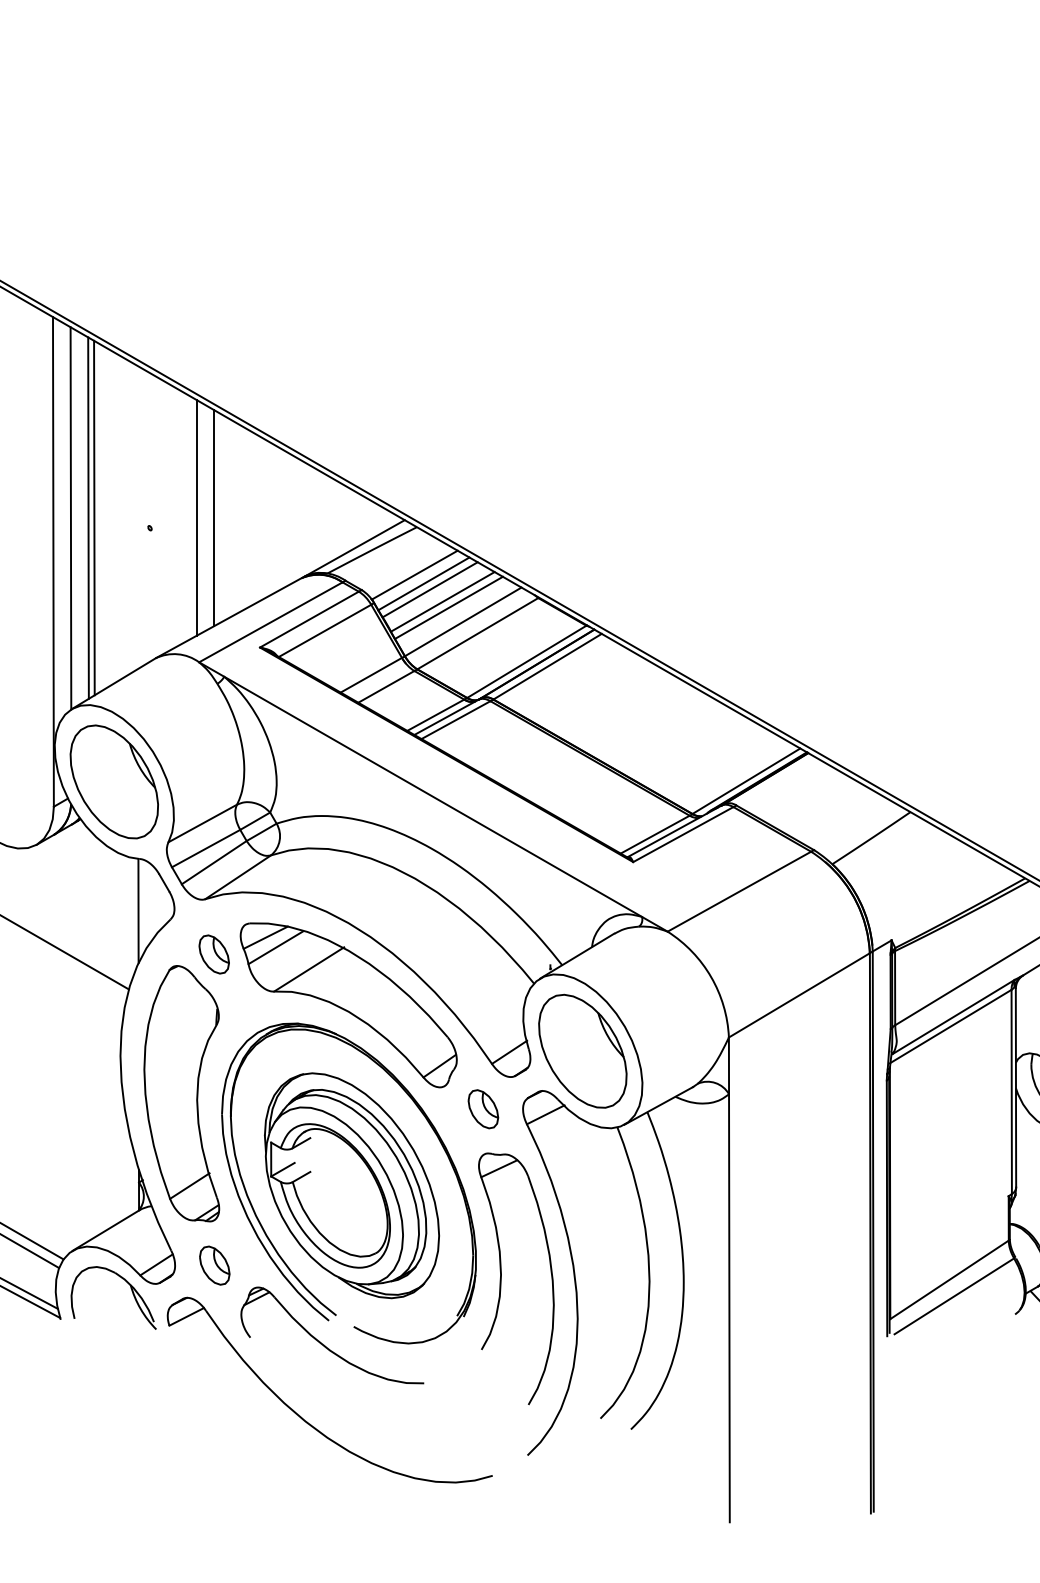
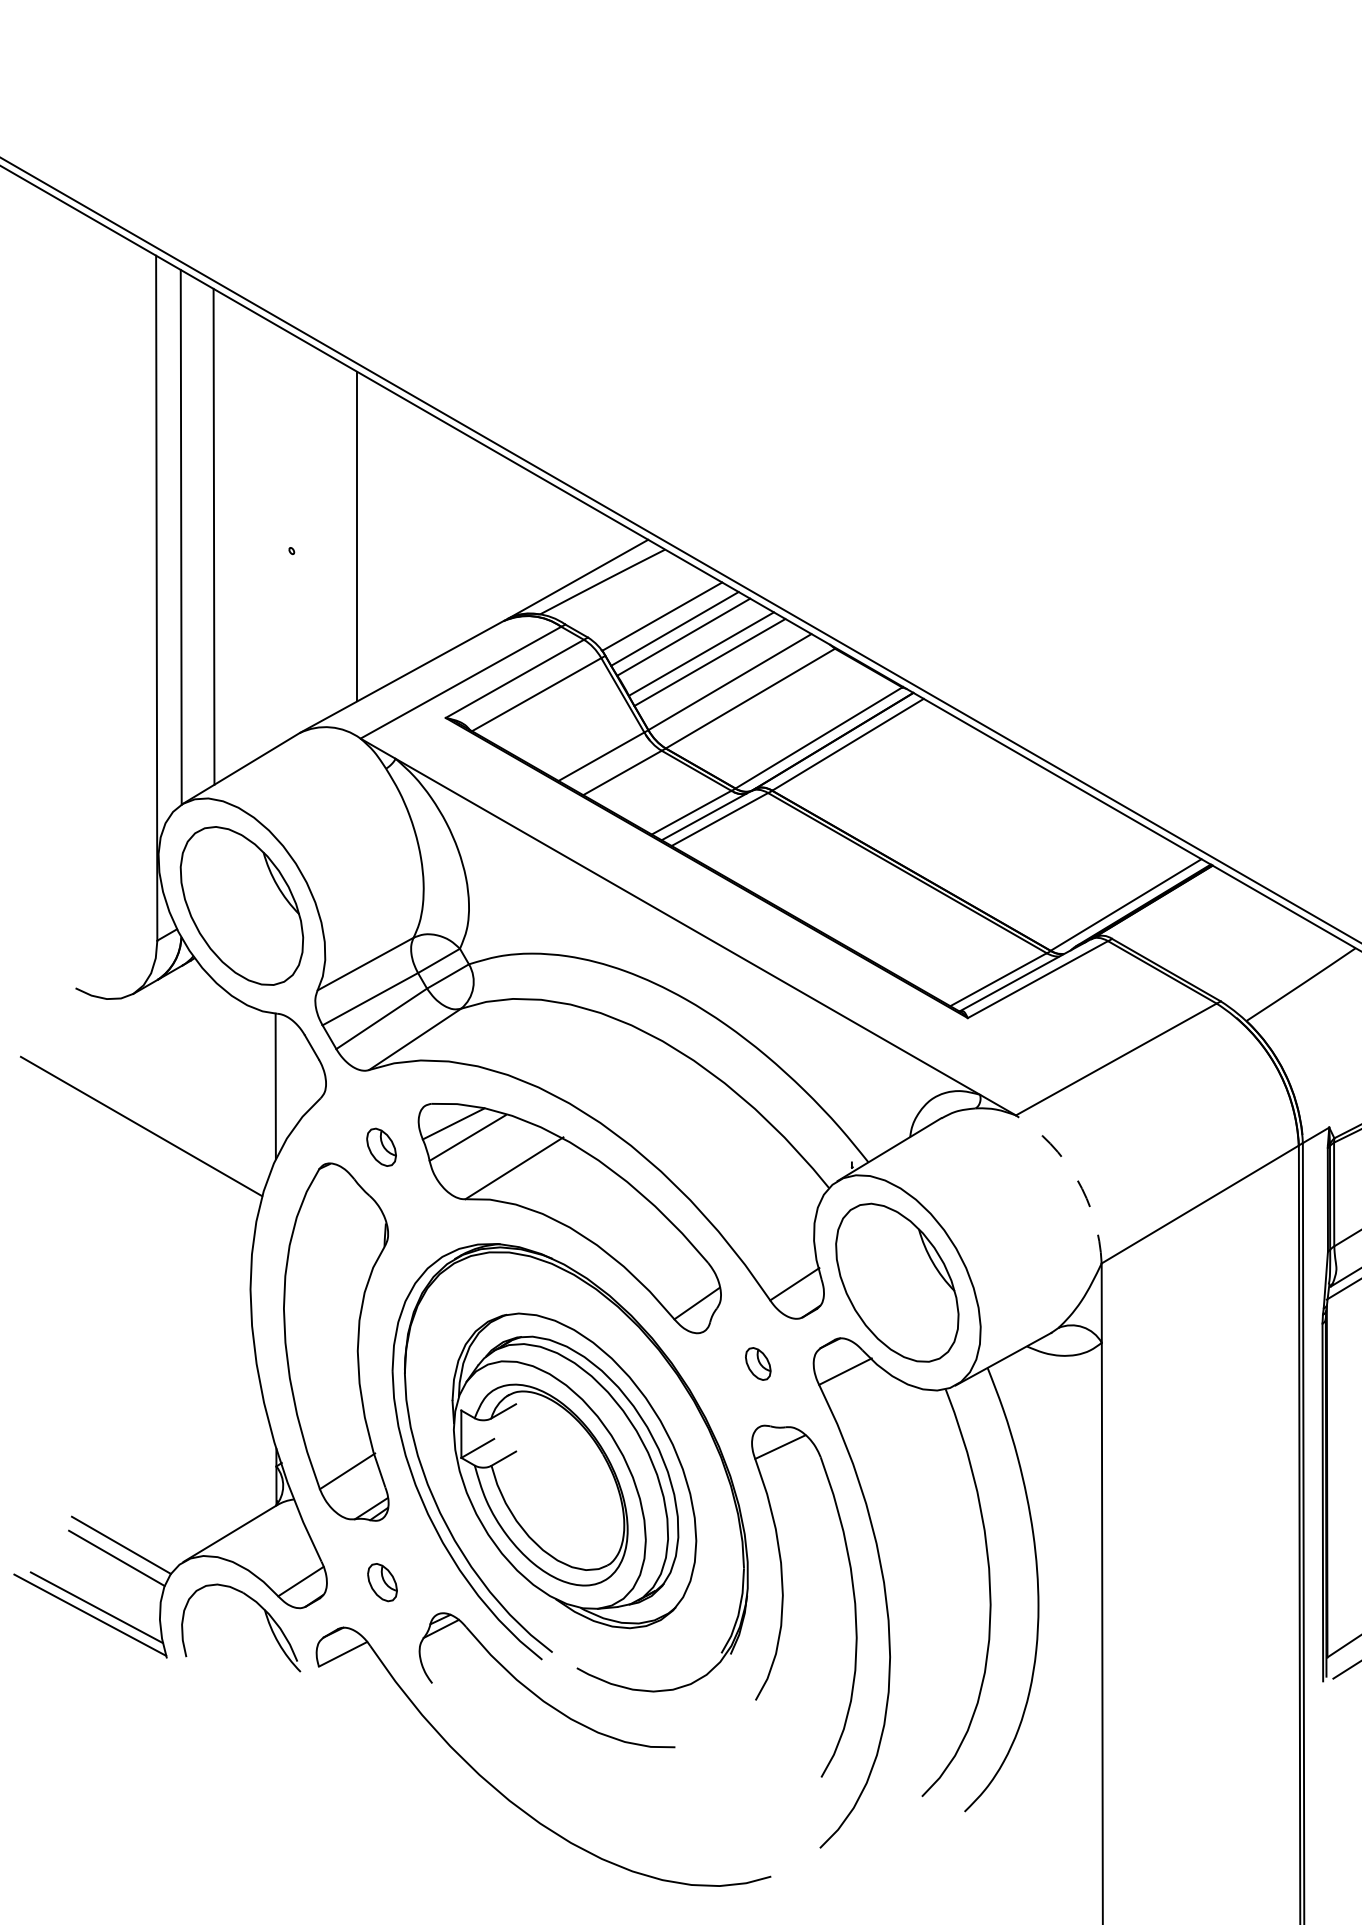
line: (88, 517) -> (205, 536), removed
line: (214, 518) -> (382, 537), removed
part: (213, 954) -> (380, 1147), size x0.7
arc: (711, 977) -> (1077, 1179), solid -> dashed
part: (483, 1109) -> (758, 1364), size x0.6
part: (214, 1265) -> (382, 1582), size x0.7

